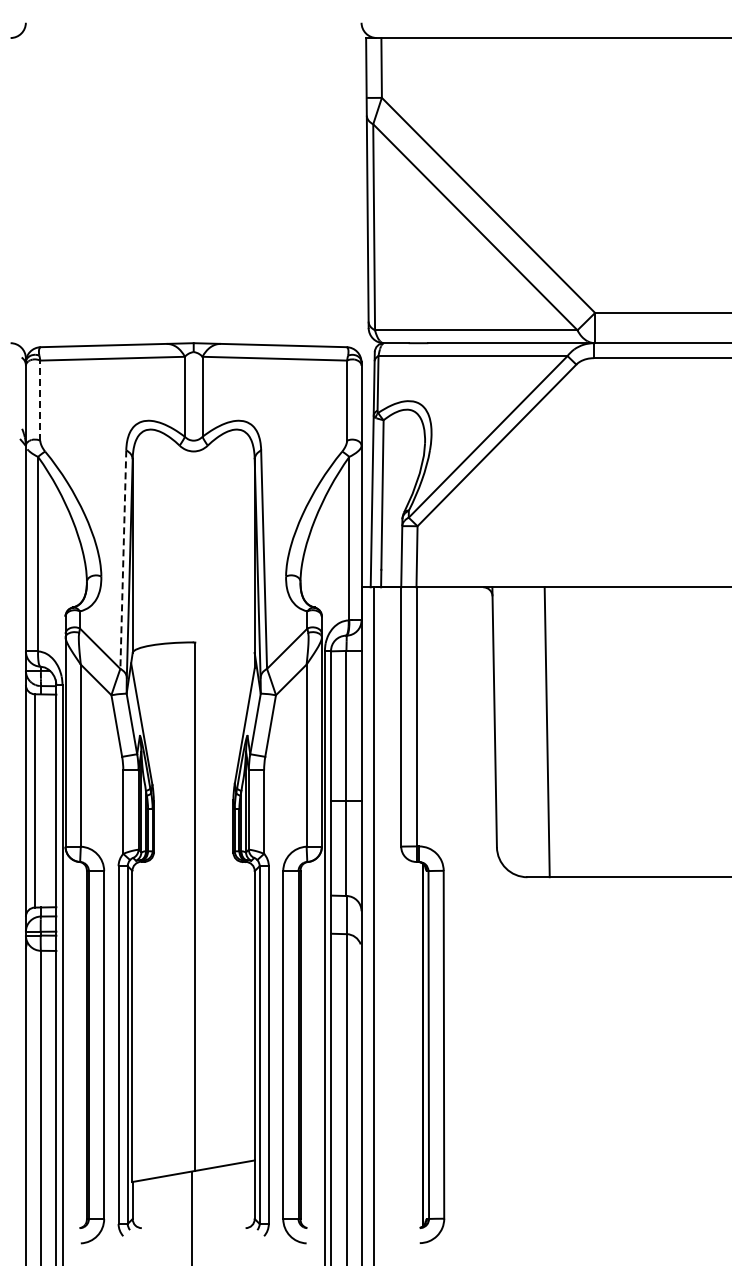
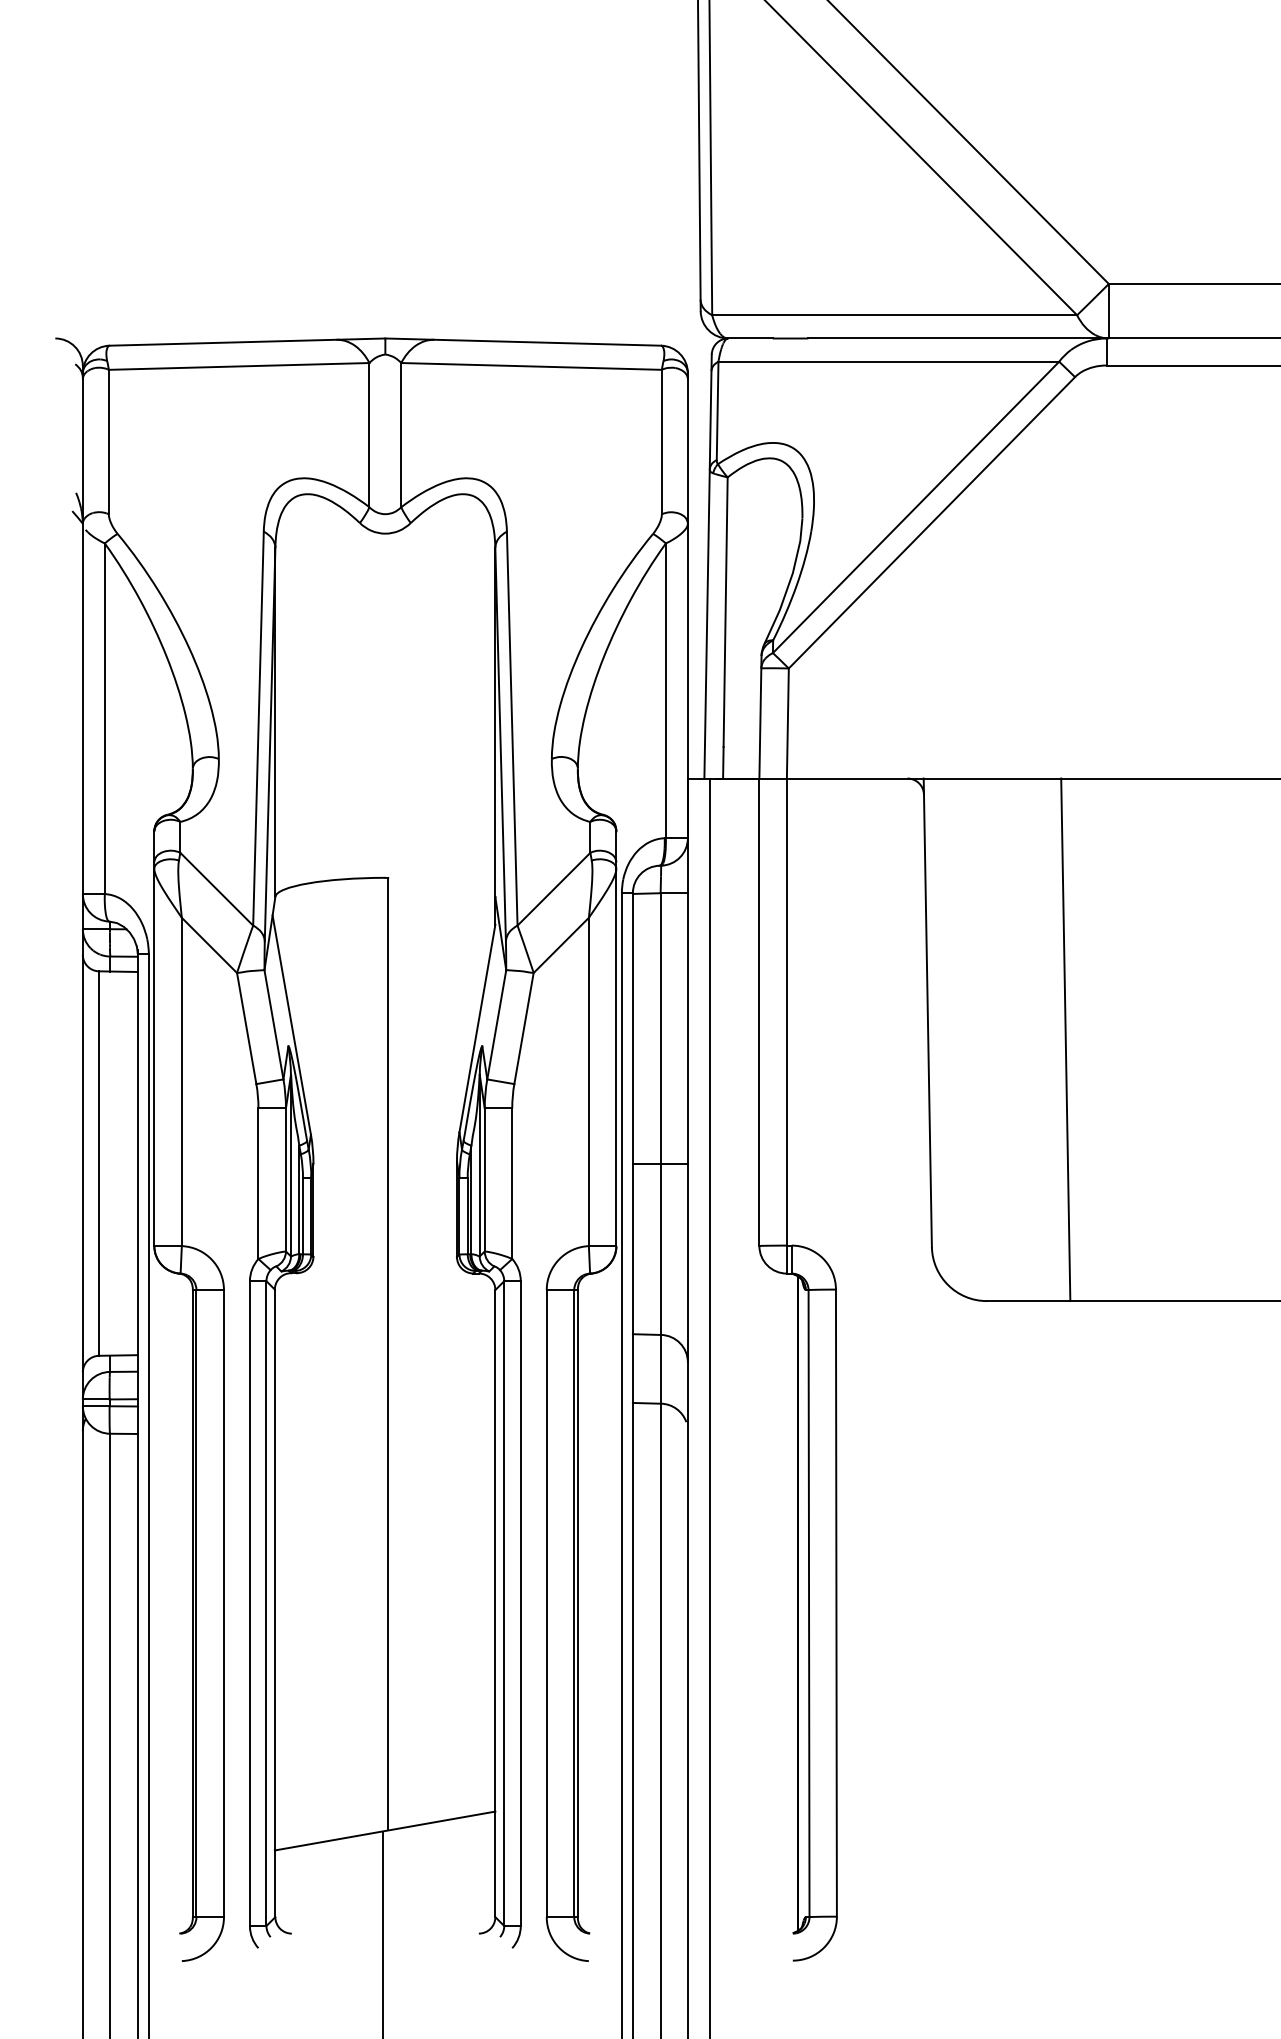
line: (40, 400) -> (109, 441), dashed -> solid
line: (123, 560) -> (258, 730), dashed -> solid
line: (546, 732) -> (1064, 1040), moved

